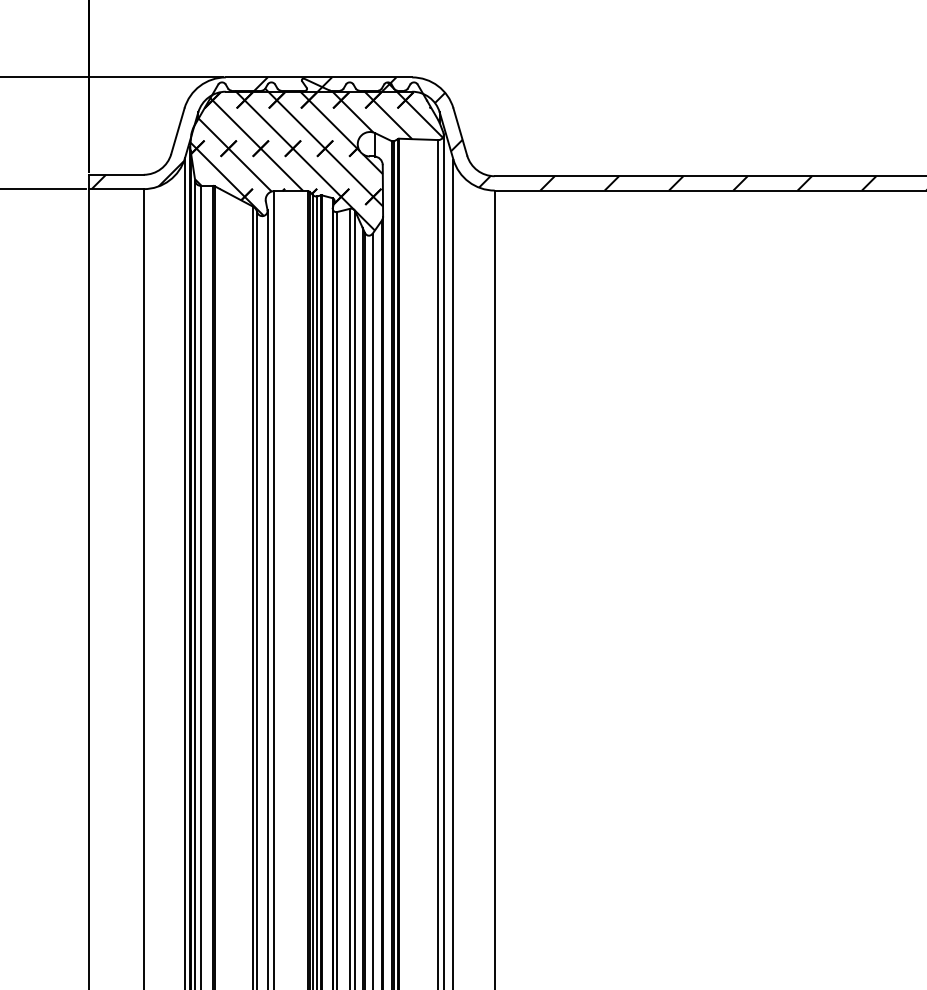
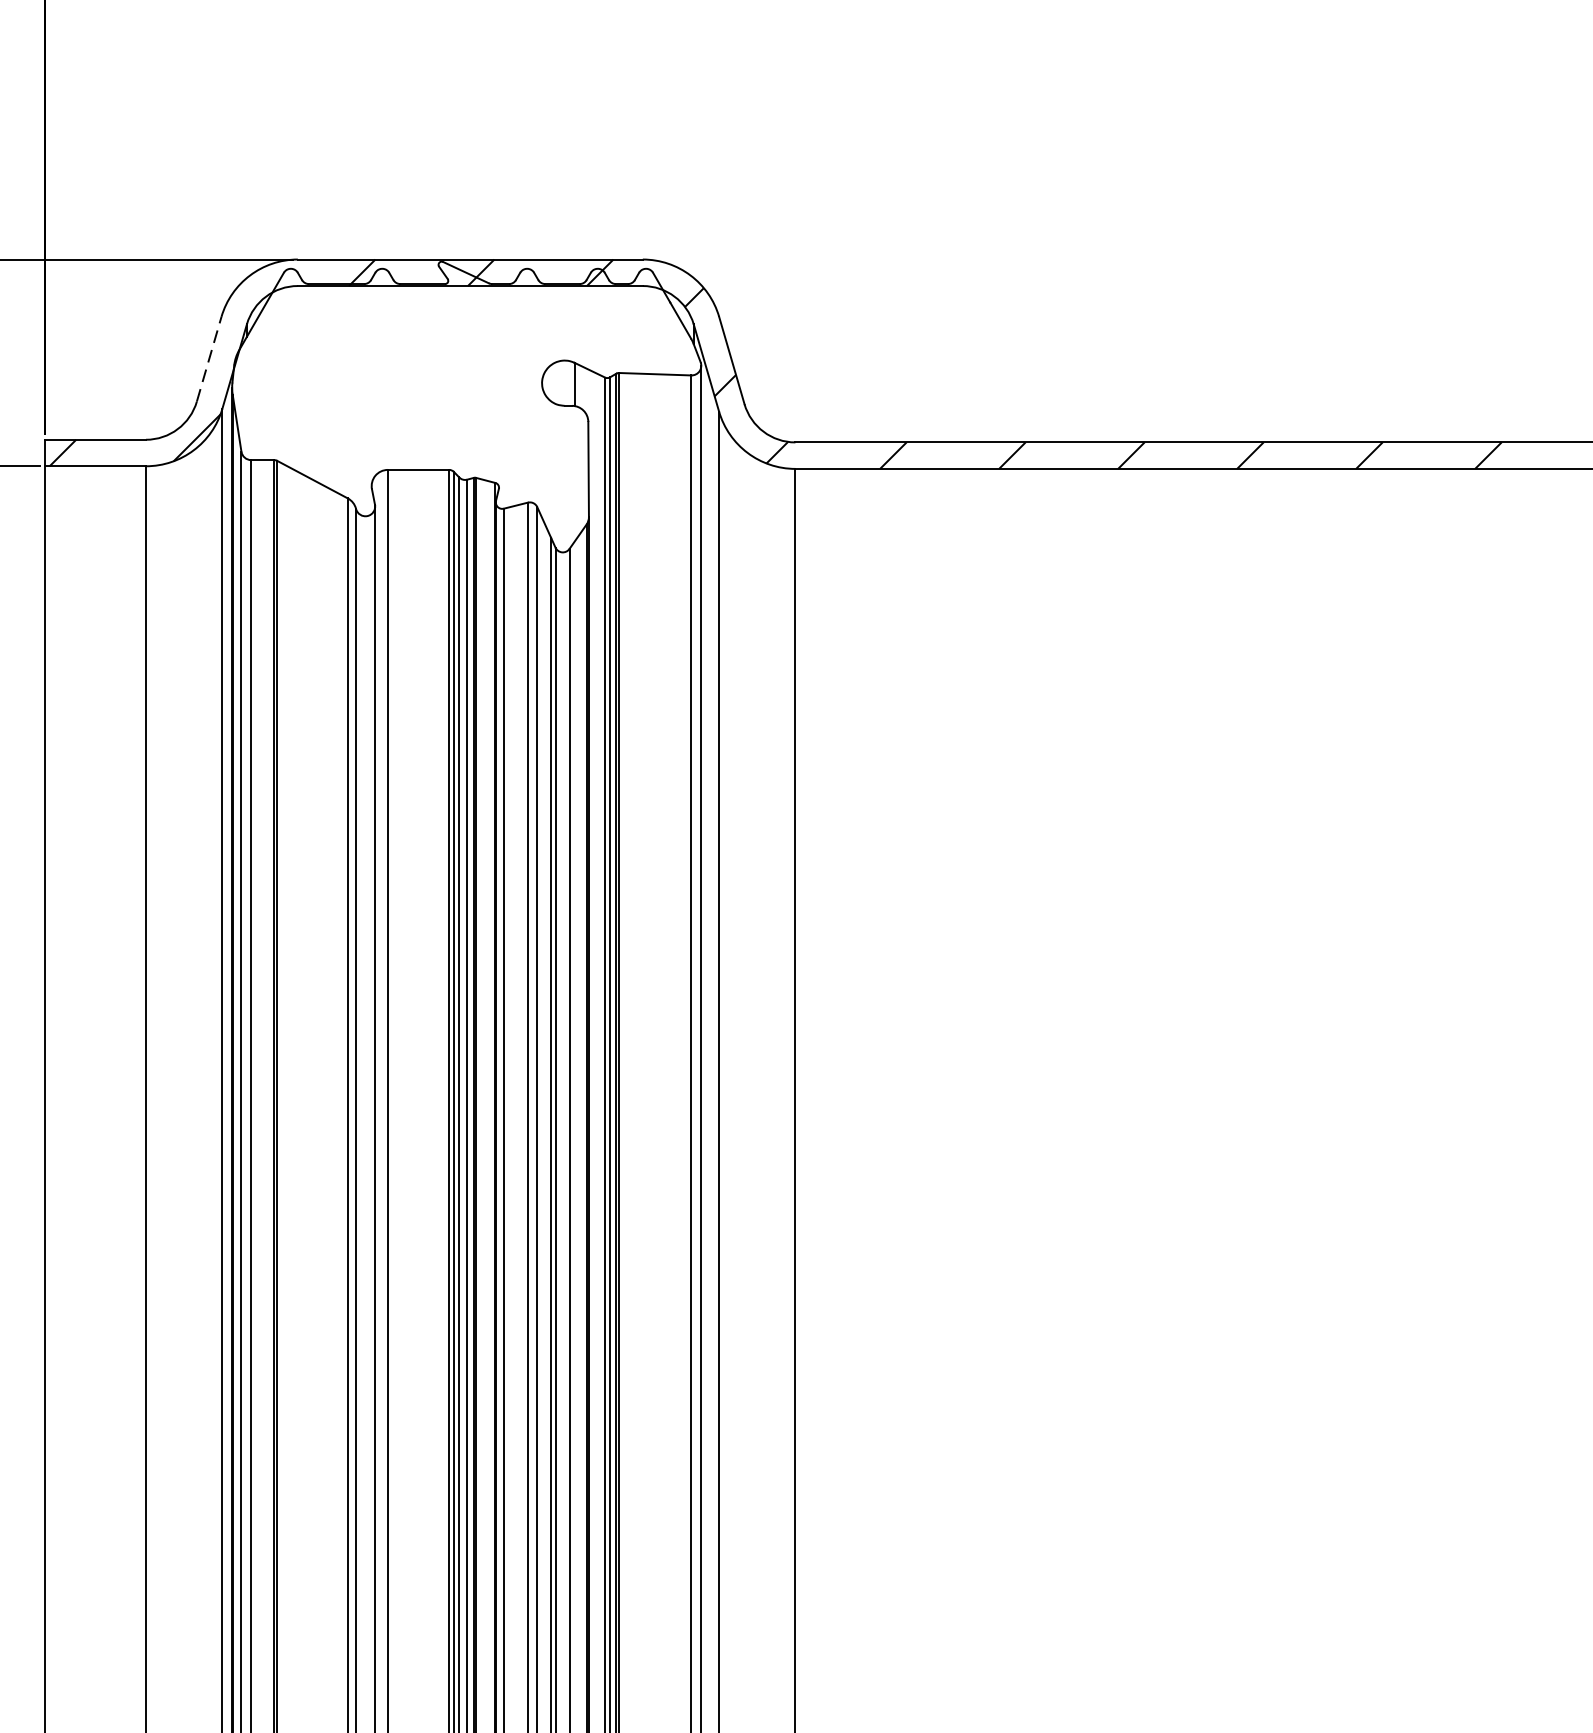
line: (177, 131) -> (208, 359), solid -> dashed
hatch: (316, 156) -> (465, 405), removed

